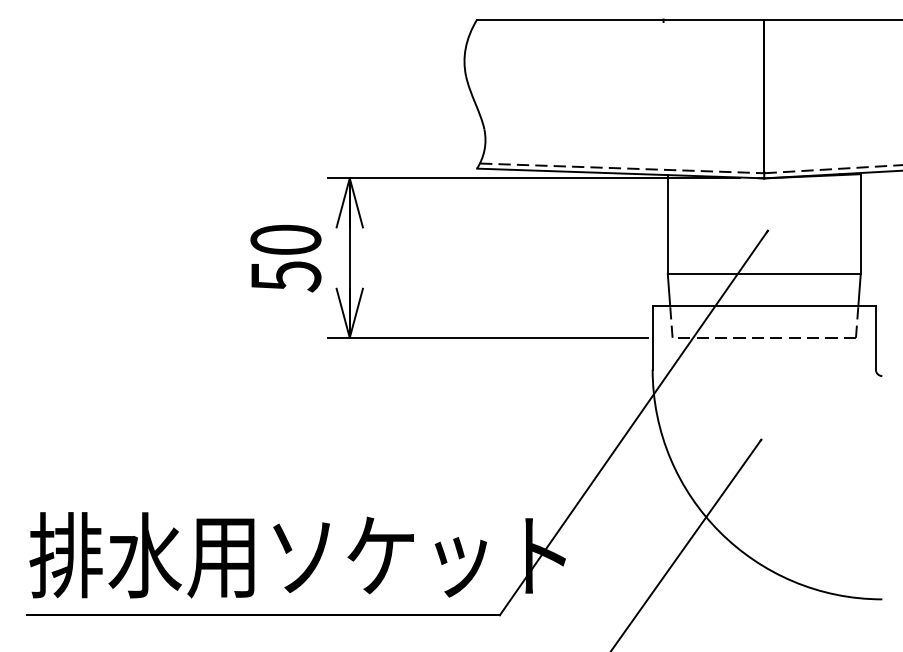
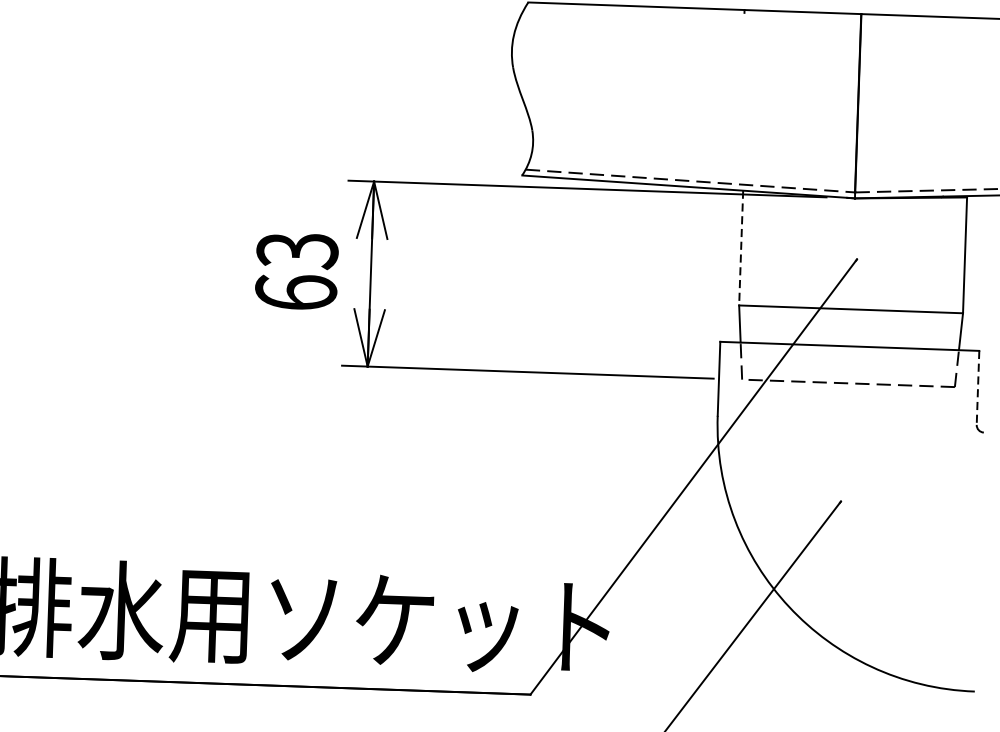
line: (667, 225) -> (740, 249), solid -> dashed
text: (285, 258) -> (296, 271), 50 -> 63
line: (875, 337) -> (977, 387), solid -> dashed

